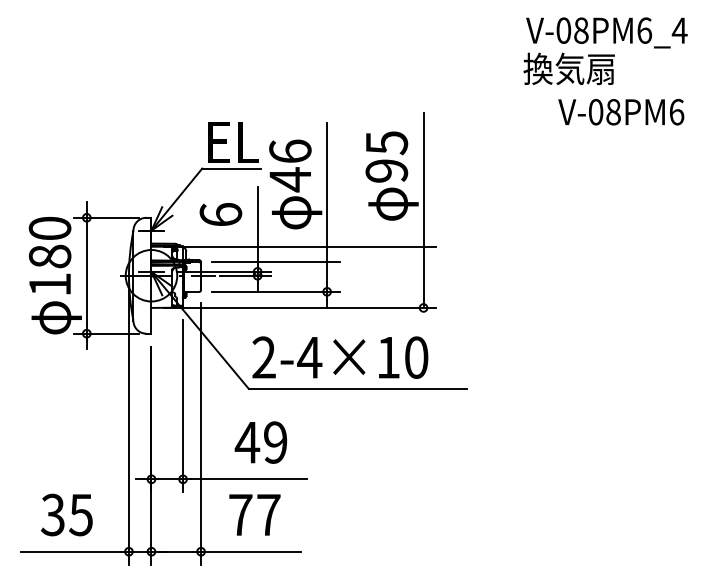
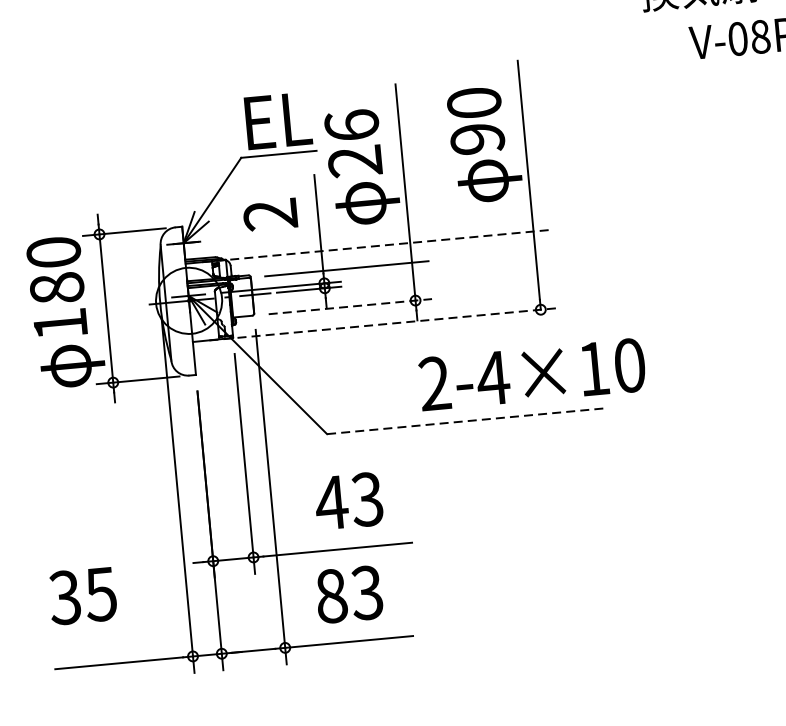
text: (386, 143) -> (473, 103), 95 -> 90
text: (289, 179) -> (354, 161), 46 -> 26
text: (220, 214) -> (270, 214), 6 -> 2
line: (300, 246) -> (376, 245), solid -> dashed
line: (276, 291) -> (350, 306), solid -> dashed
line: (300, 307) -> (383, 323), solid -> dashed
text: (340, 357) -> (532, 374), moved
line: (357, 389) -> (466, 421), solid -> dashed
text: (275, 442) -> (367, 499), 49 -> 43
text: (66, 514) -> (82, 595), moved
text: (254, 514) -> (349, 593), 77 -> 83

